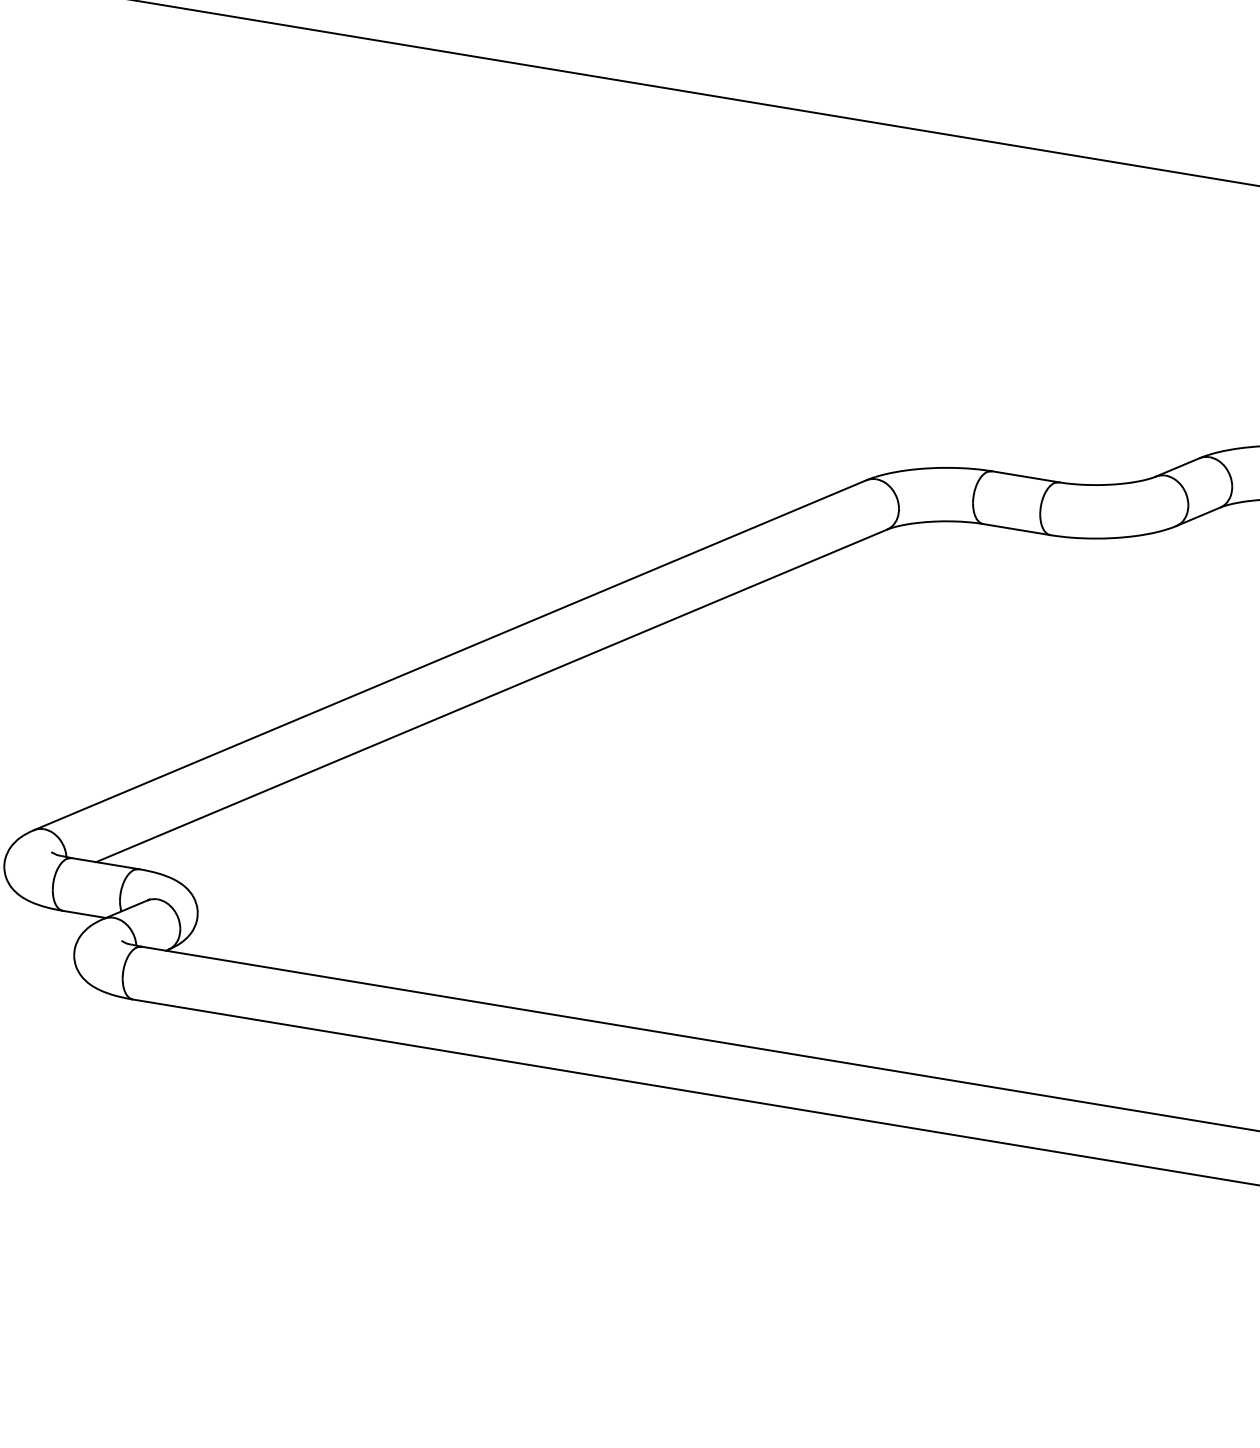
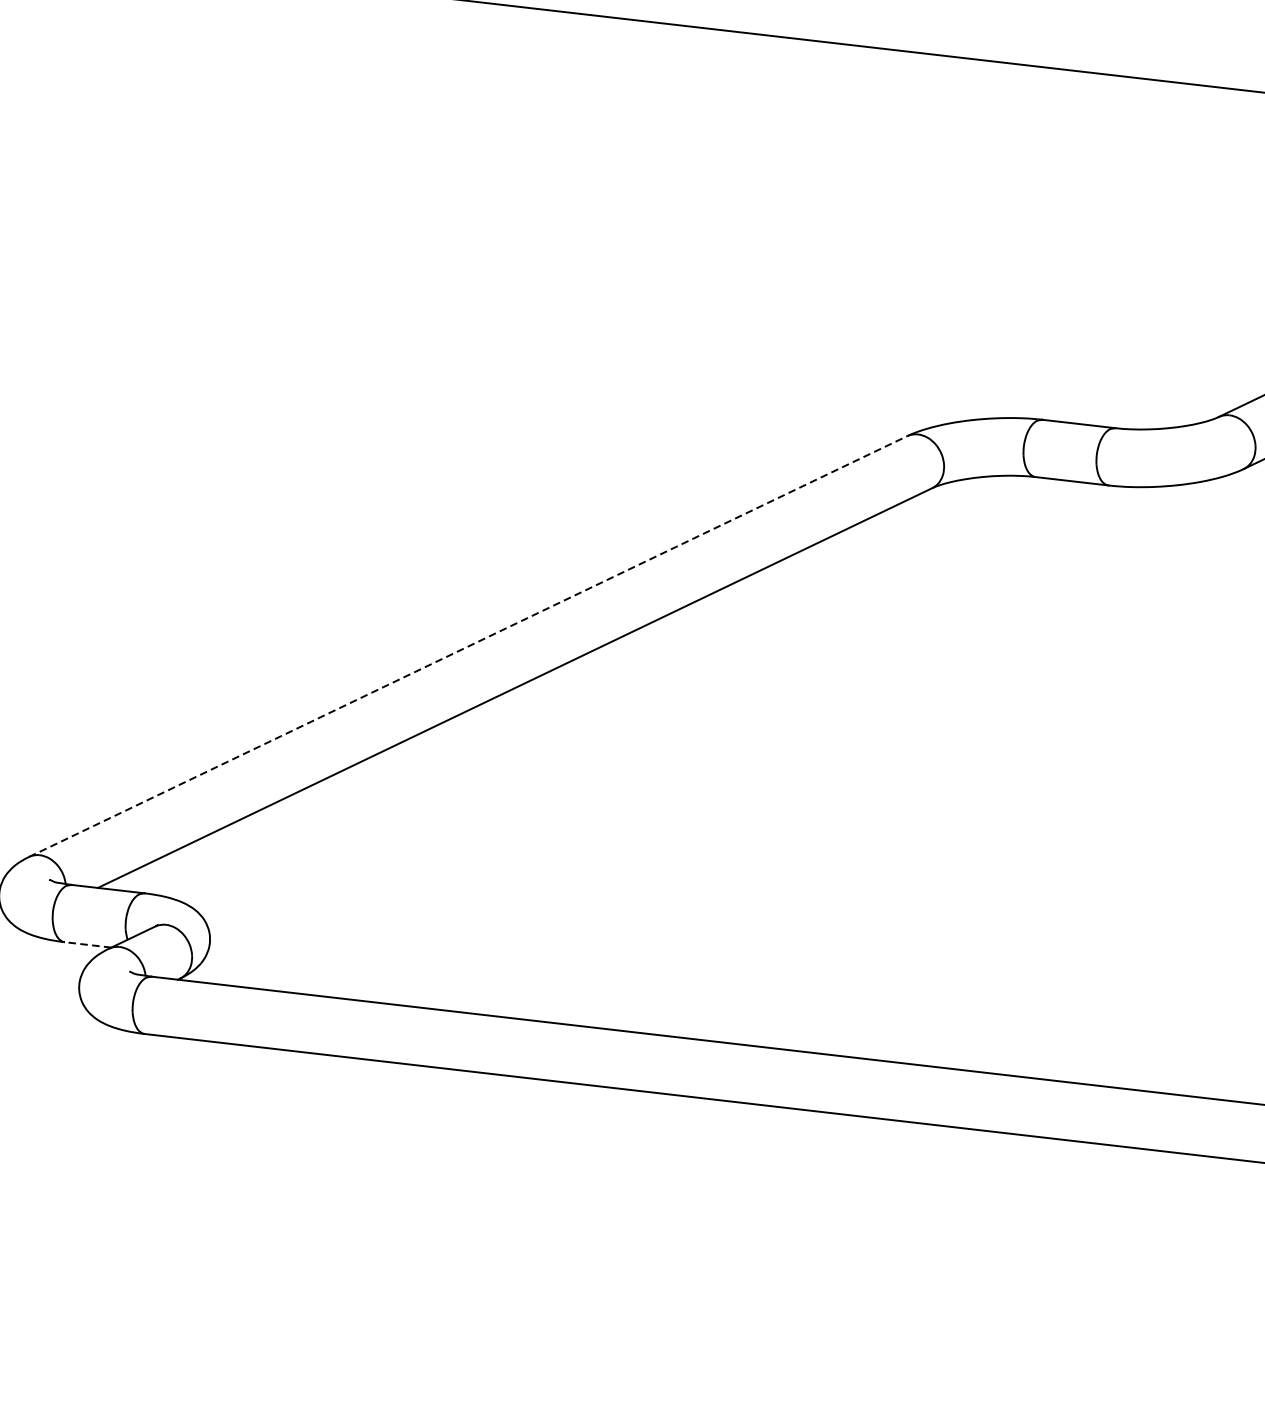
line: (450, 655) -> (468, 646), solid -> dashed
line: (84, 914) -> (88, 944), solid -> dashed

